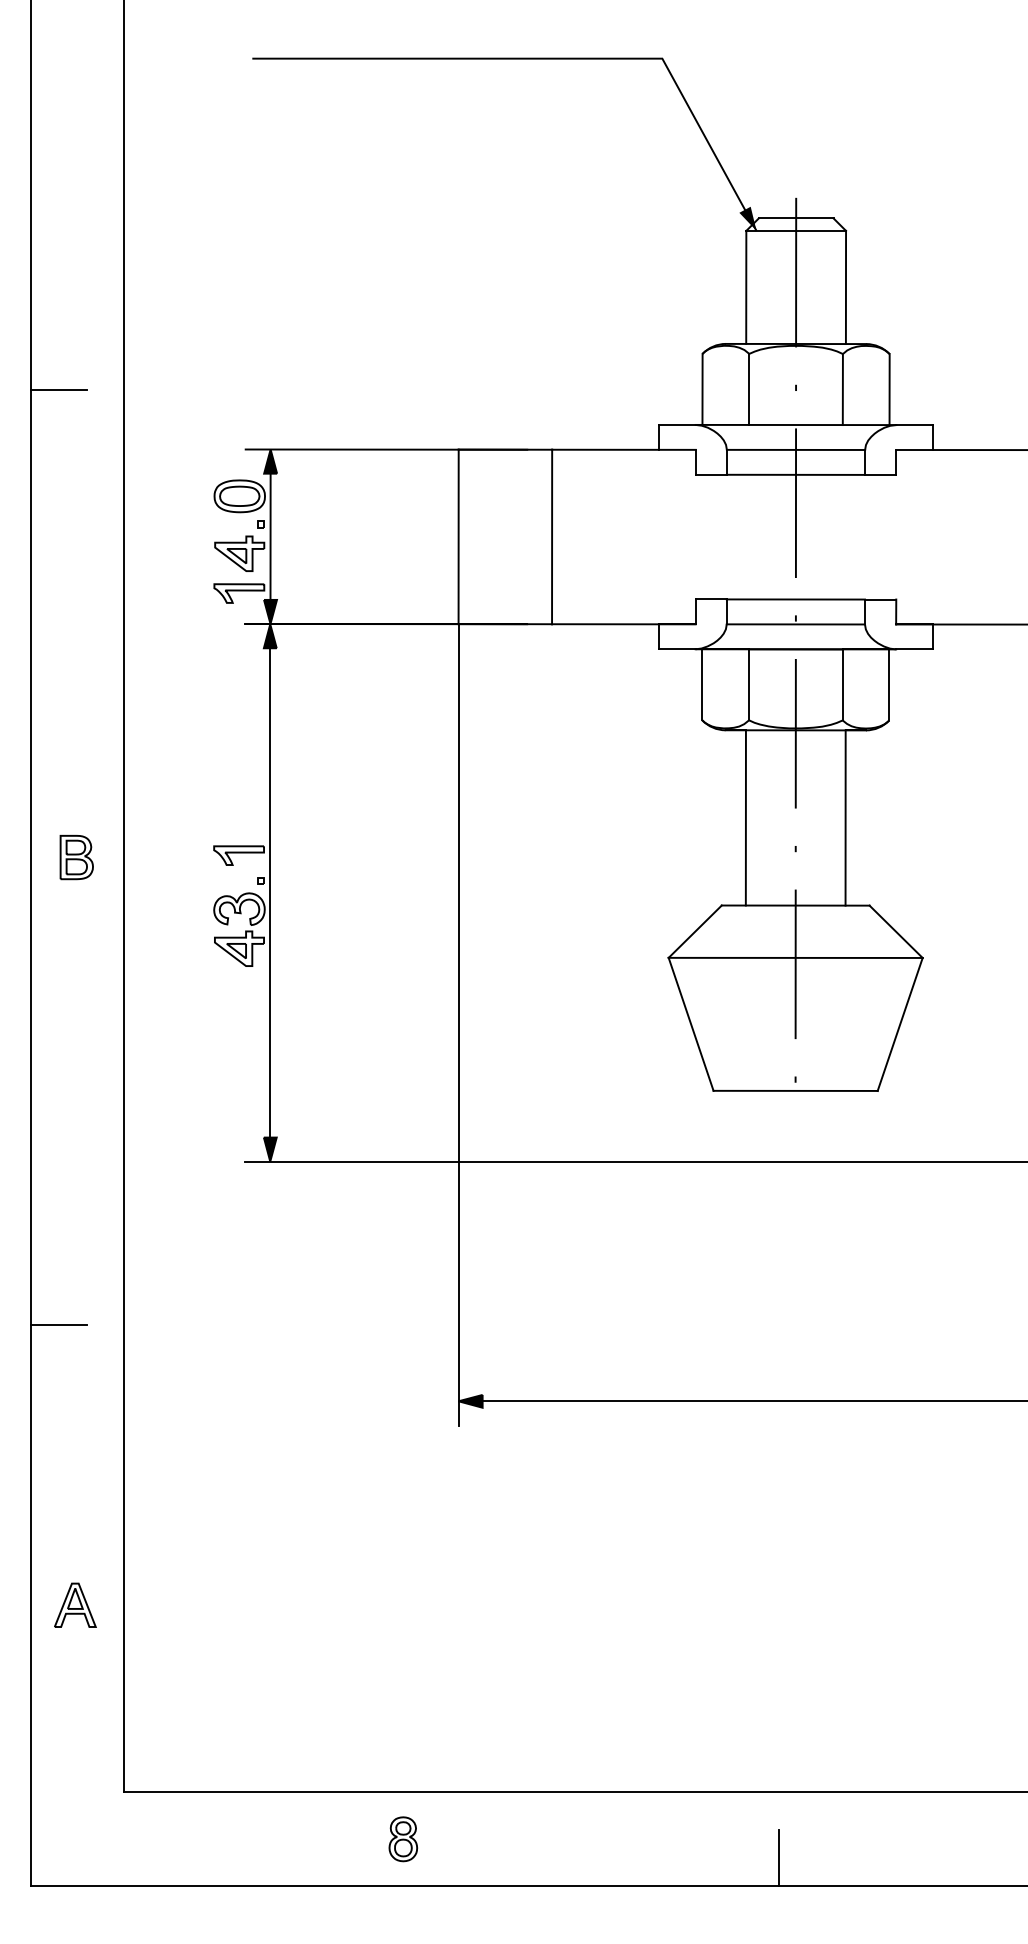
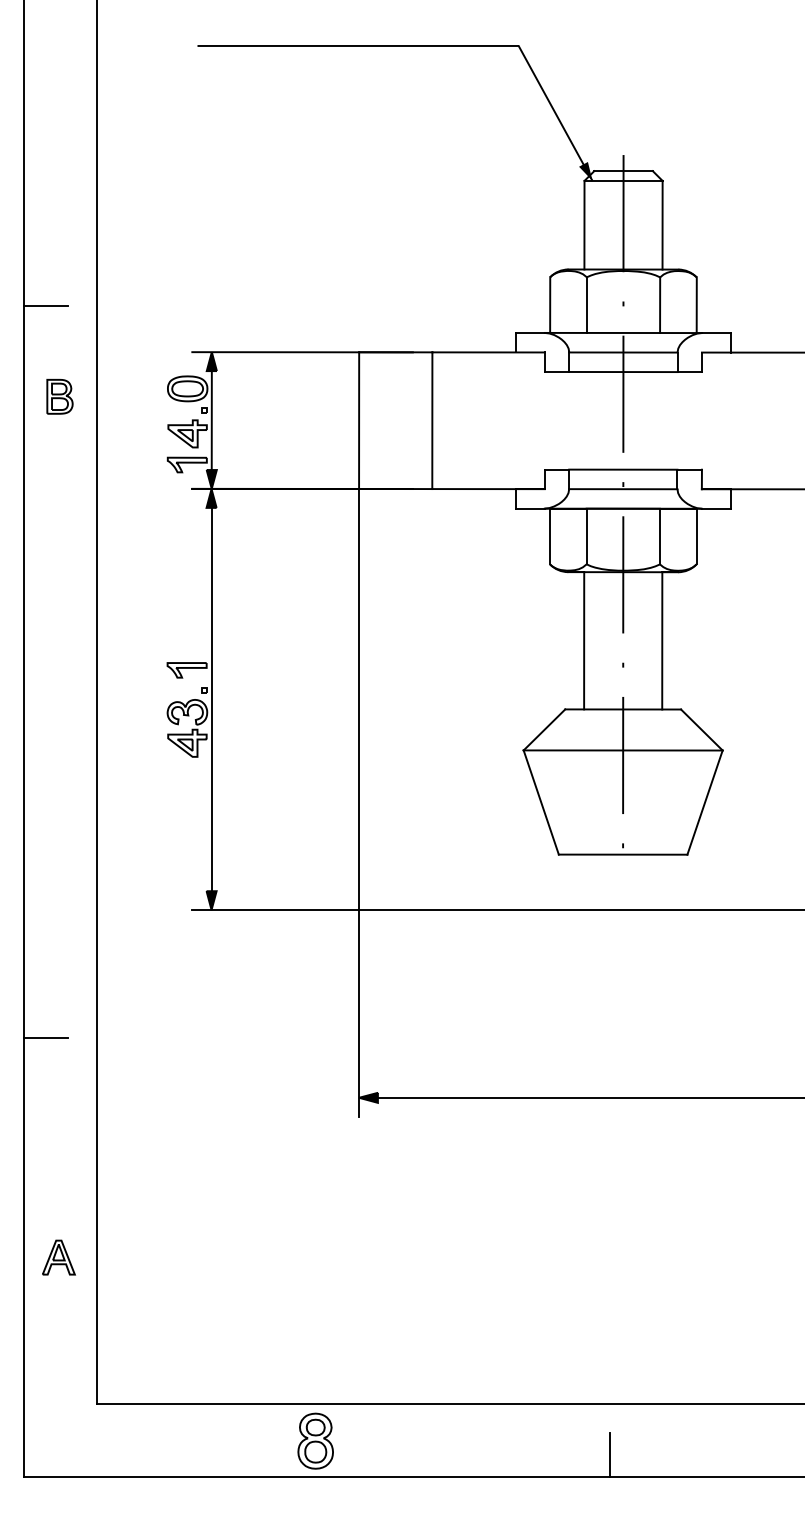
part: (76, 857) -> (59, 396), moved
part: (402, 1838) -> (315, 1440), size x1.6

